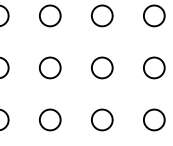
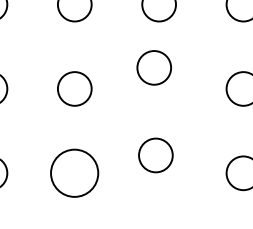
circle: (102, 67) -> (154, 67), moved
circle: (50, 119) -> (75, 172), size x1.4
circle: (102, 119) -> (156, 154), moved

